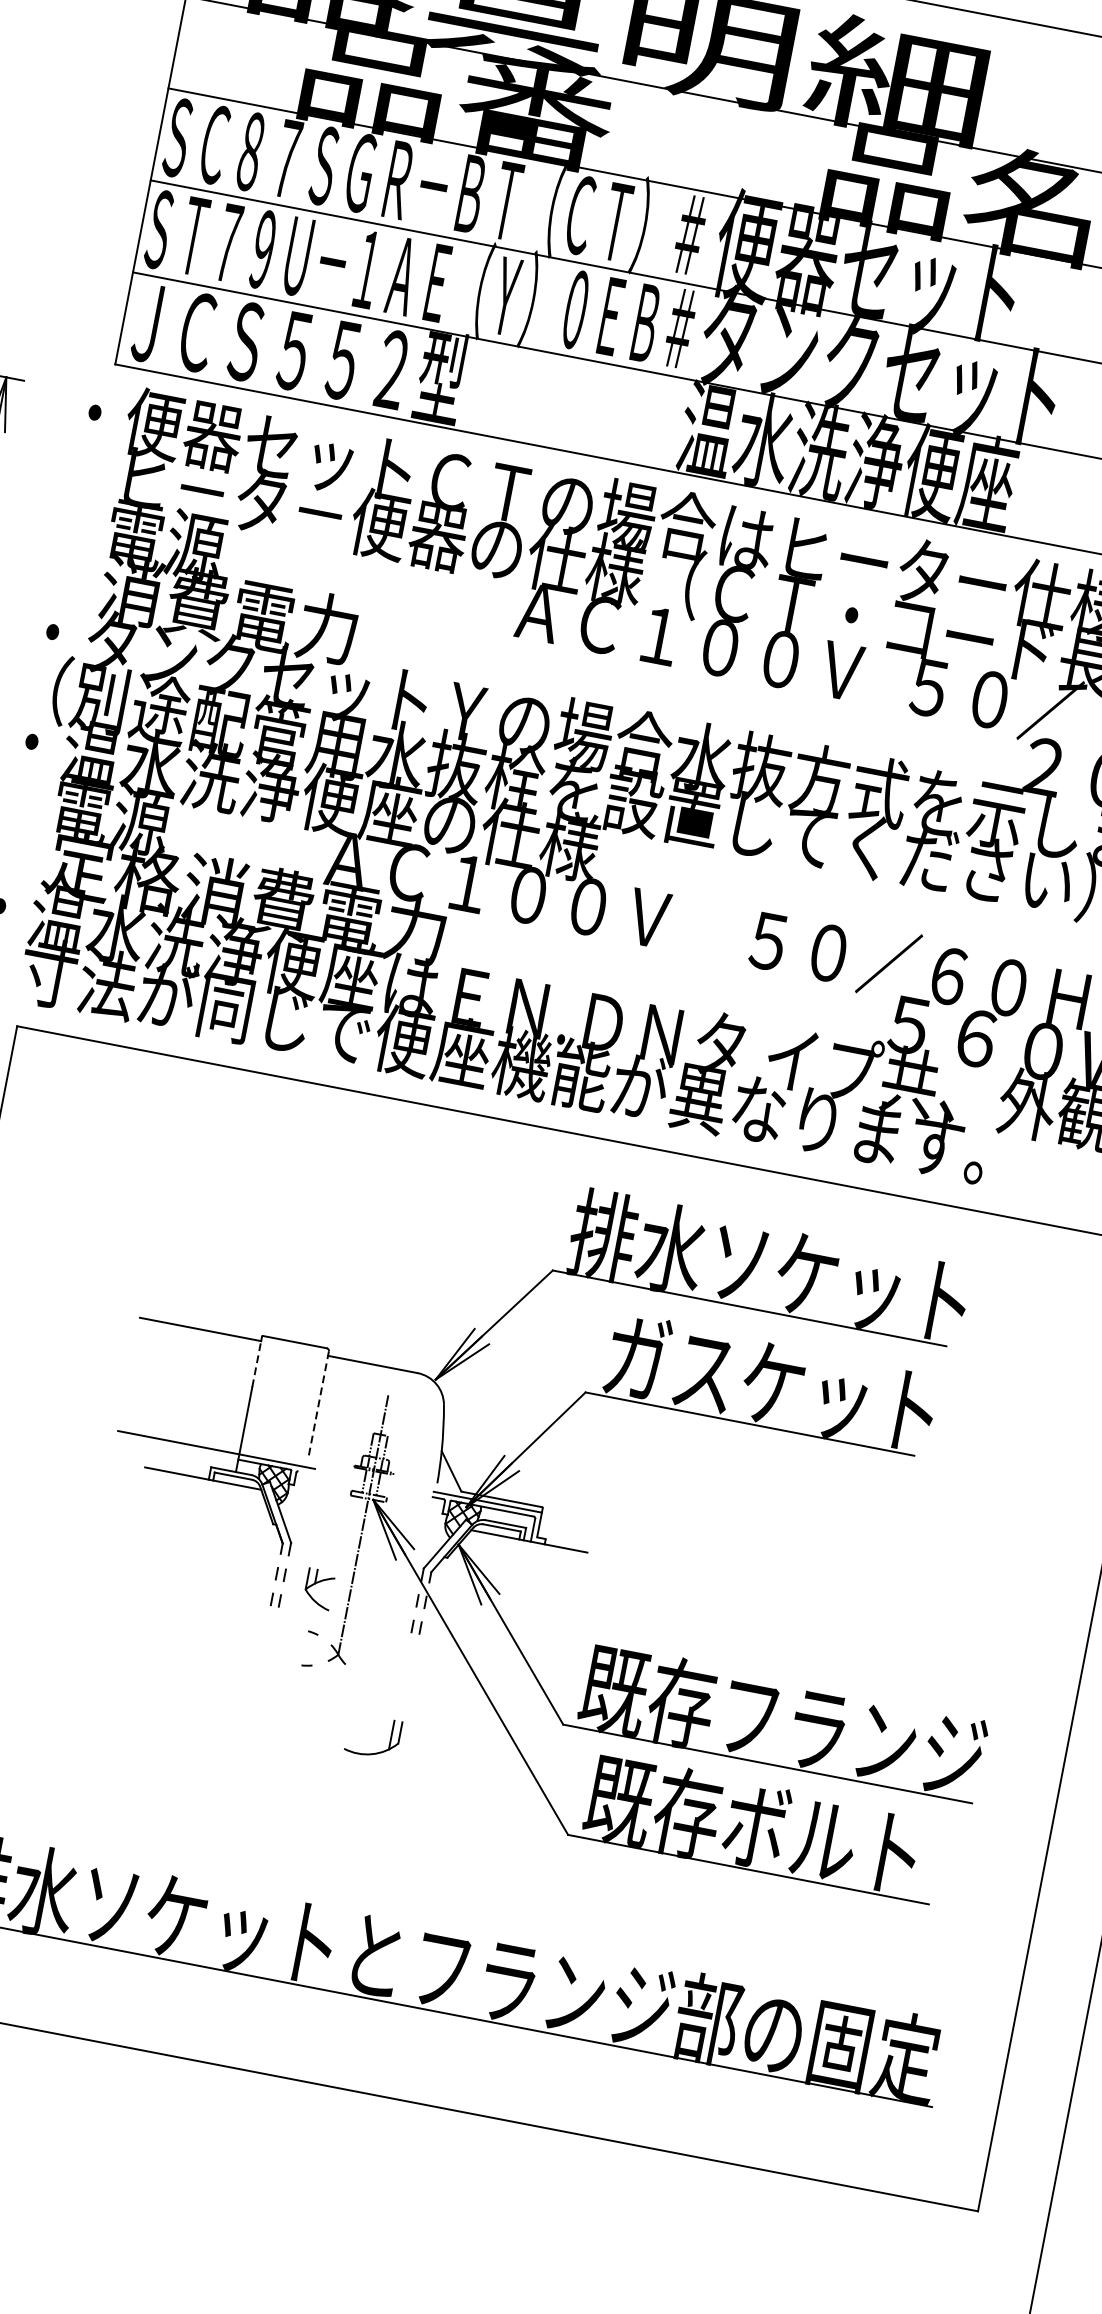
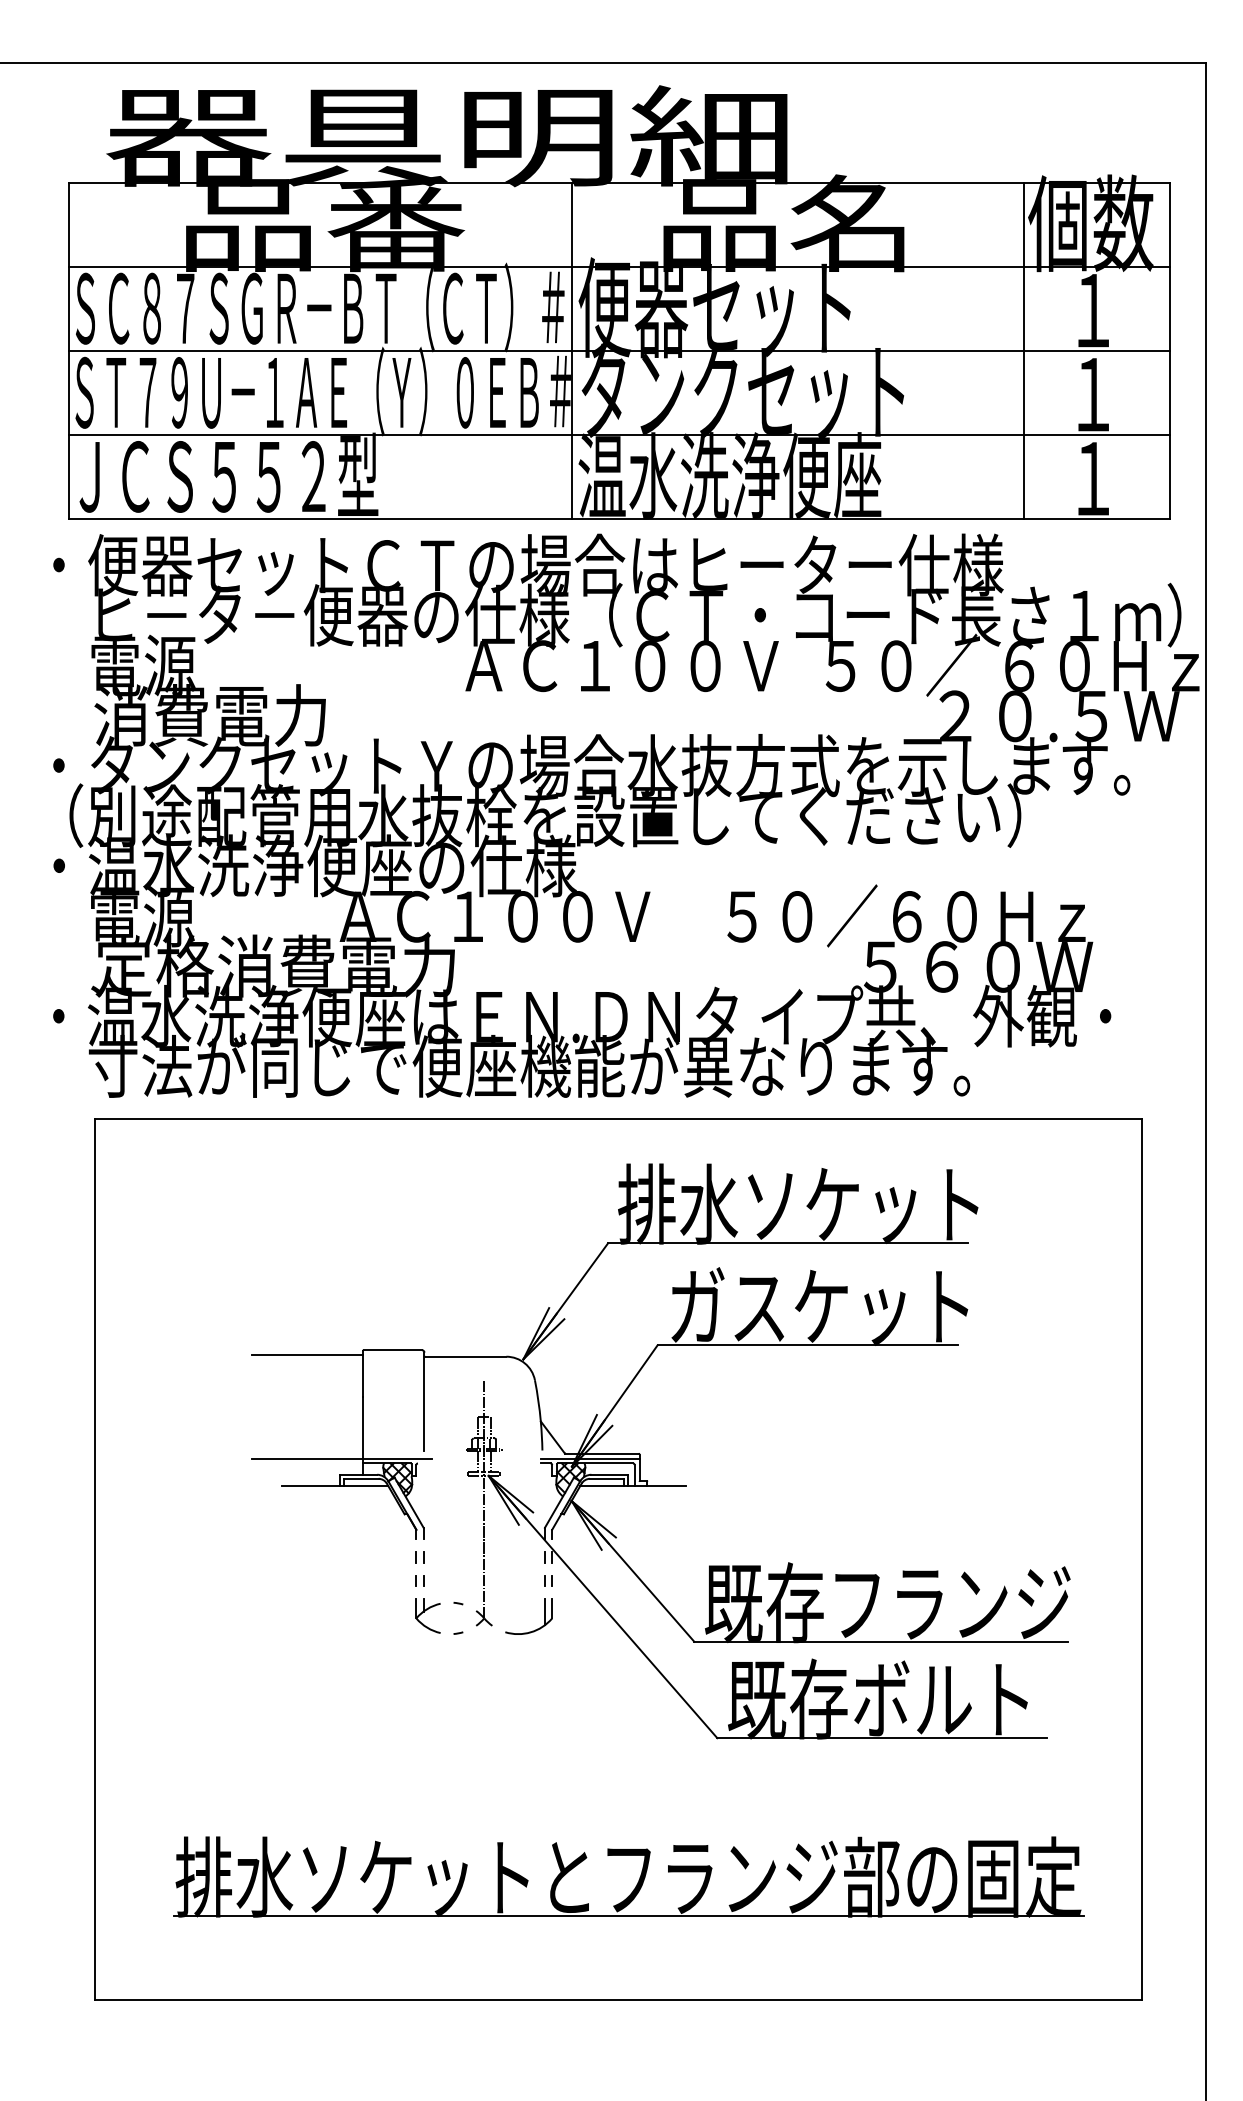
line: (700, 285) -> (571, 350), added
line: (257, 1363) -> (363, 1375), dashed -> solid
line: (318, 1404) -> (424, 1401), dashed -> solid
part: (318, 1588) -> (427, 1615), moved
part: (374, 1752) -> (532, 1630), moved

